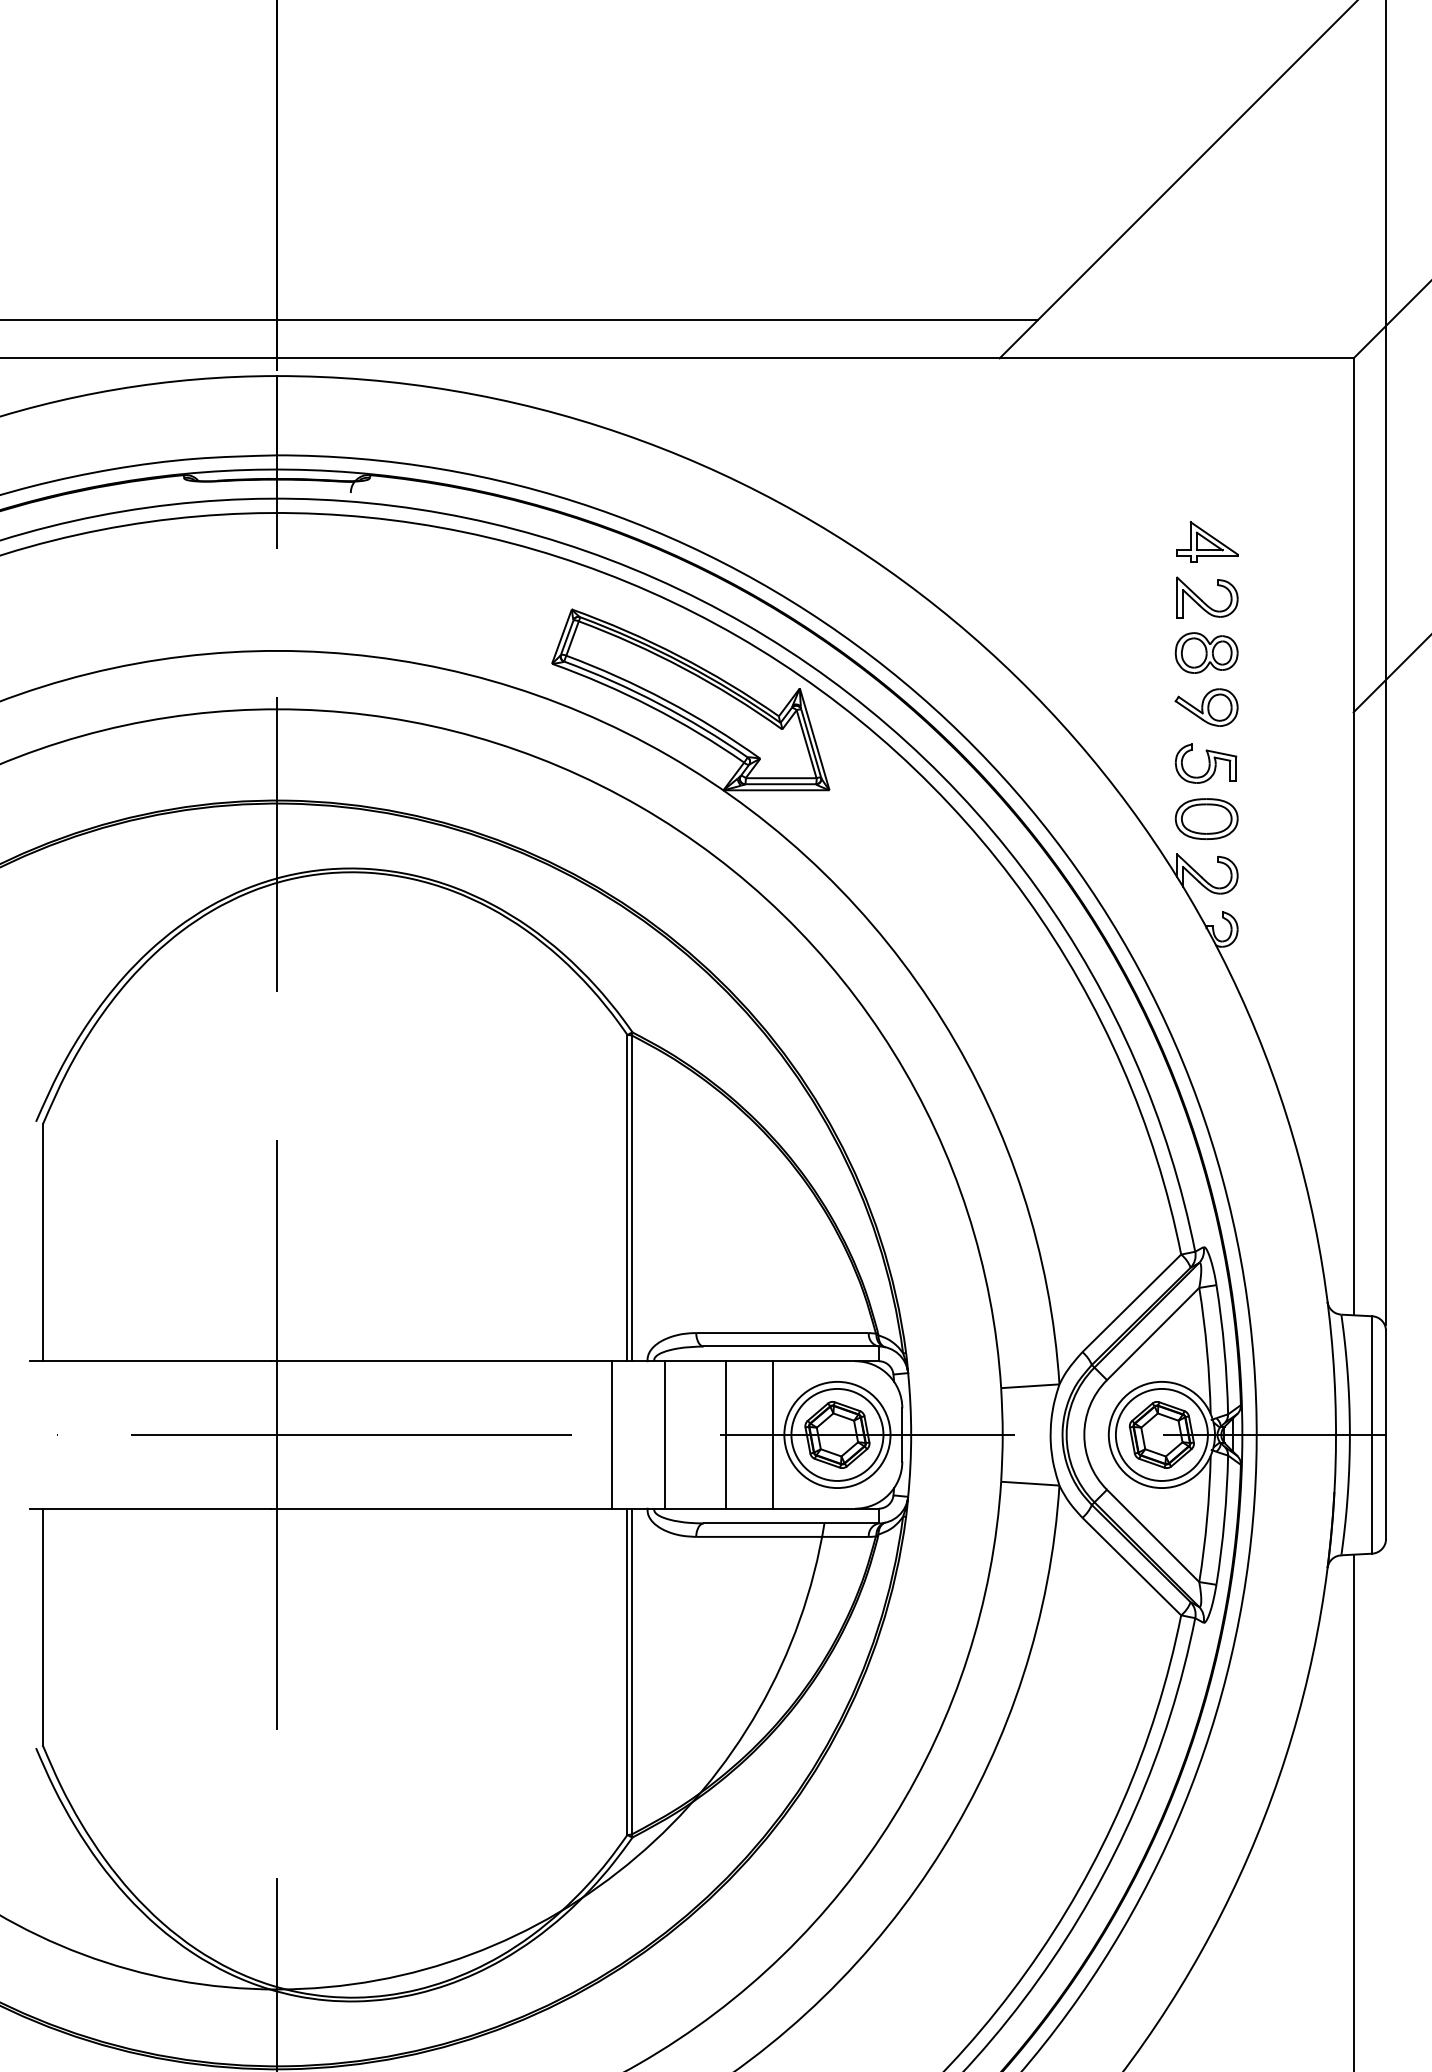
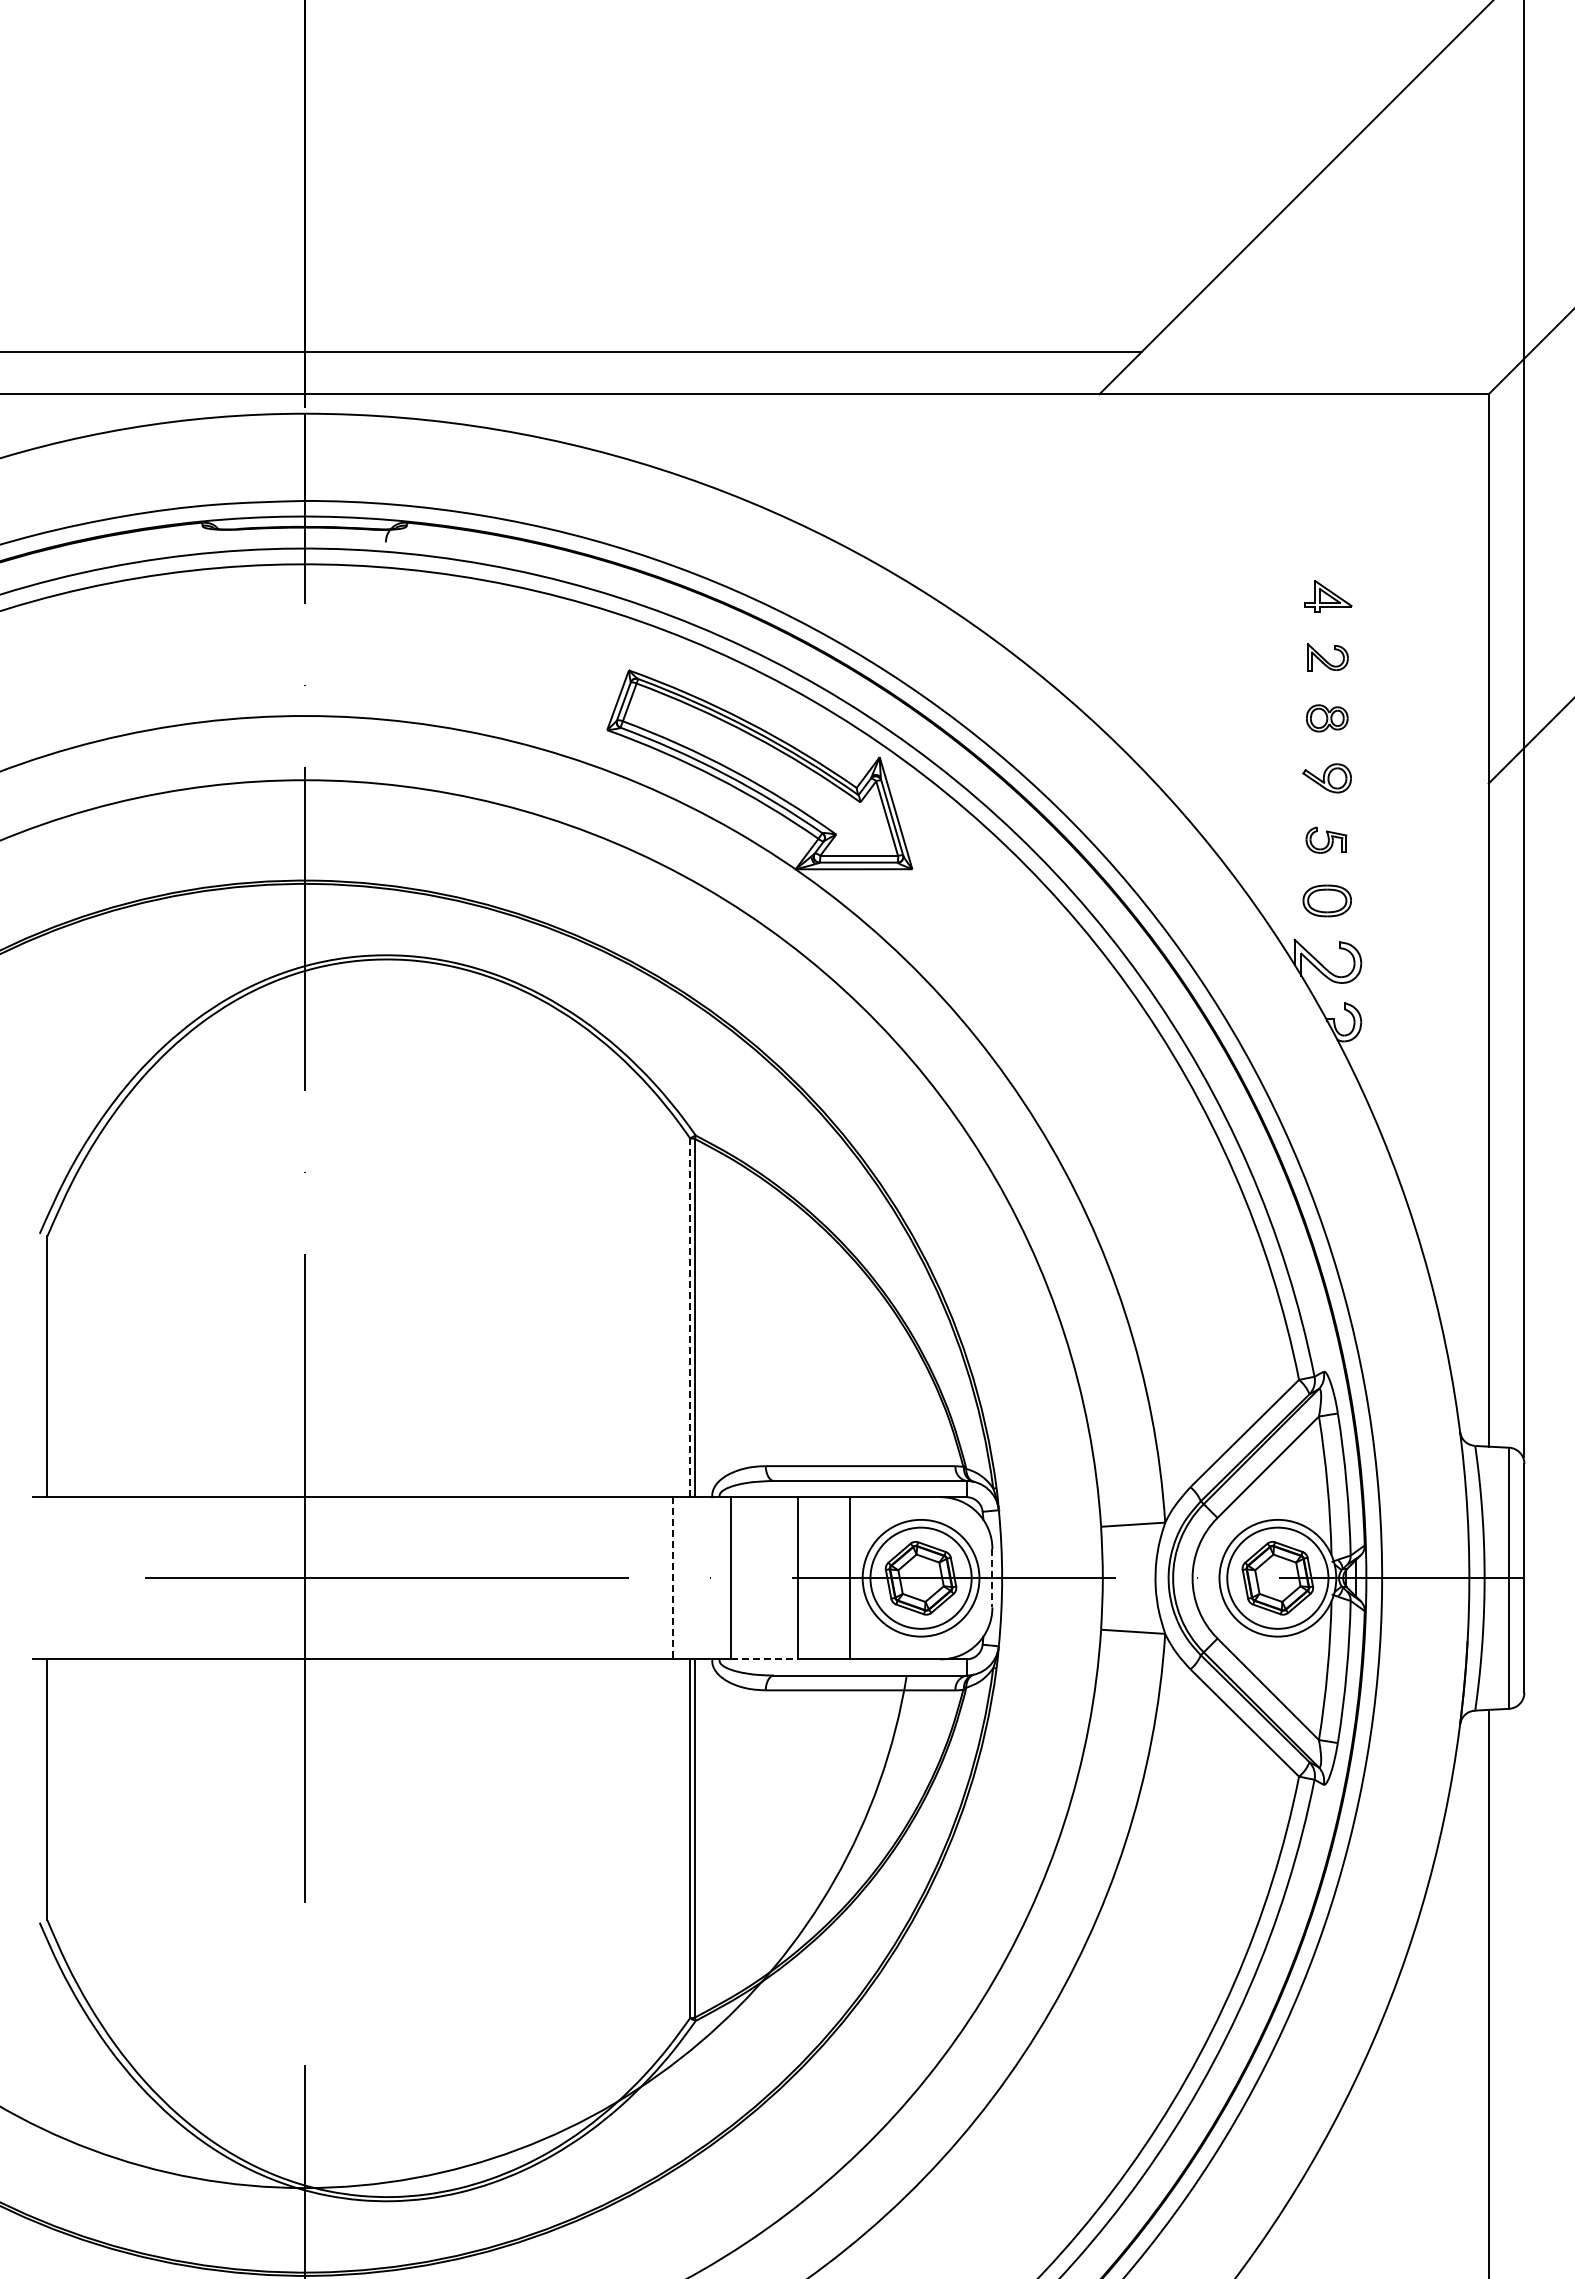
part: (1207, 542) -> (1328, 596), size x0.7
part: (1207, 597) -> (1327, 657), size x0.6
part: (1207, 653) -> (1327, 718), size x0.6
part: (1207, 707) -> (1327, 778), size x0.7
part: (1206, 764) -> (1326, 840), size x0.6
part: (1207, 818) -> (1327, 900), size x0.7
line: (627, 1197) -> (690, 1317), solid -> dashed
line: (612, 1435) -> (673, 1578), solid -> dashed
line: (902, 1435) -> (992, 1578), solid -> dashed
line: (695, 1508) -> (765, 1659), solid -> dashed

